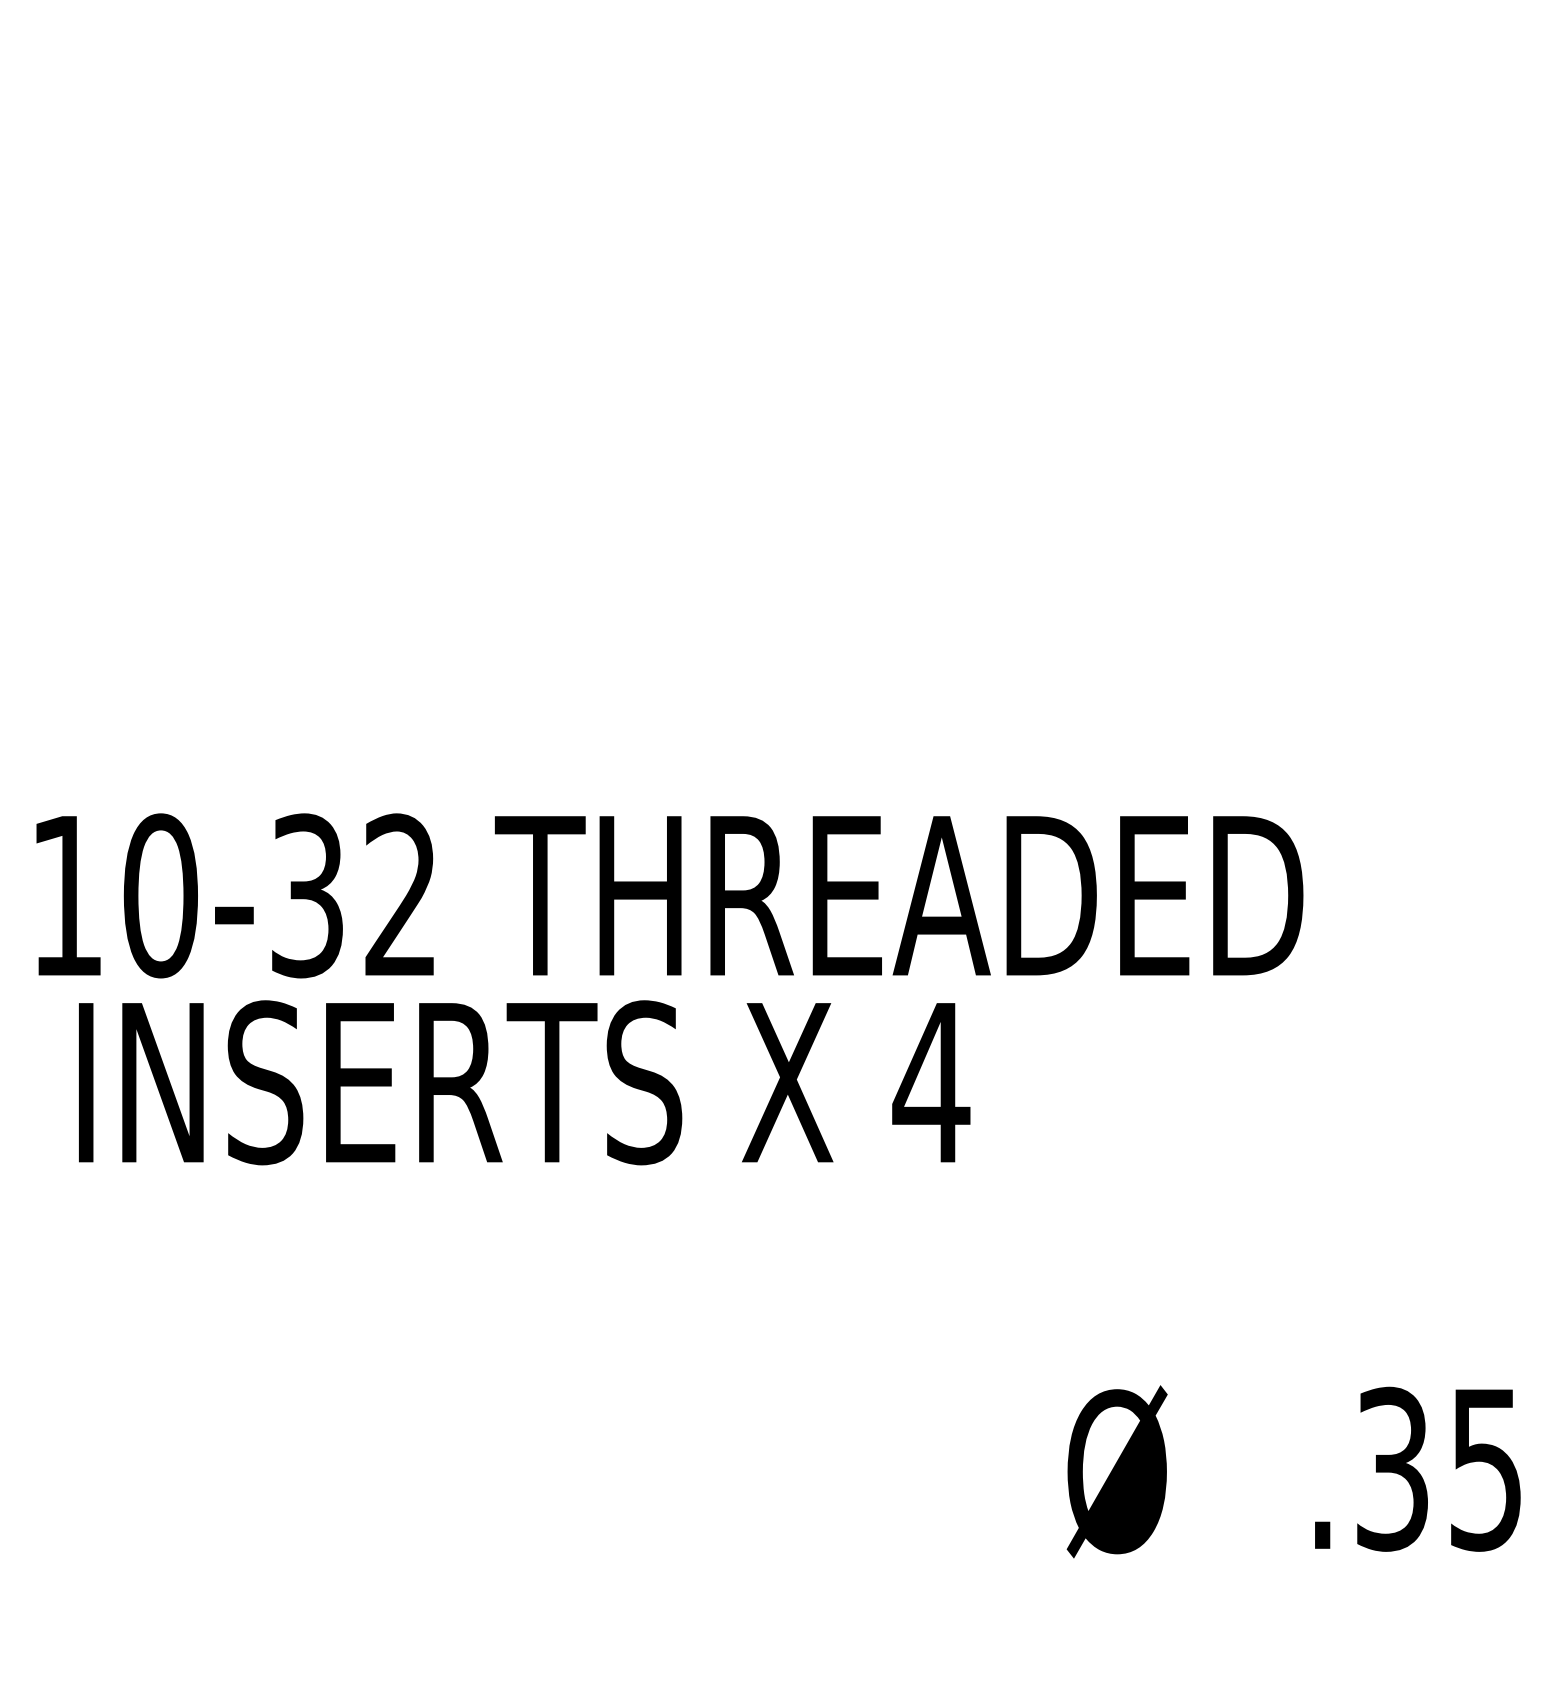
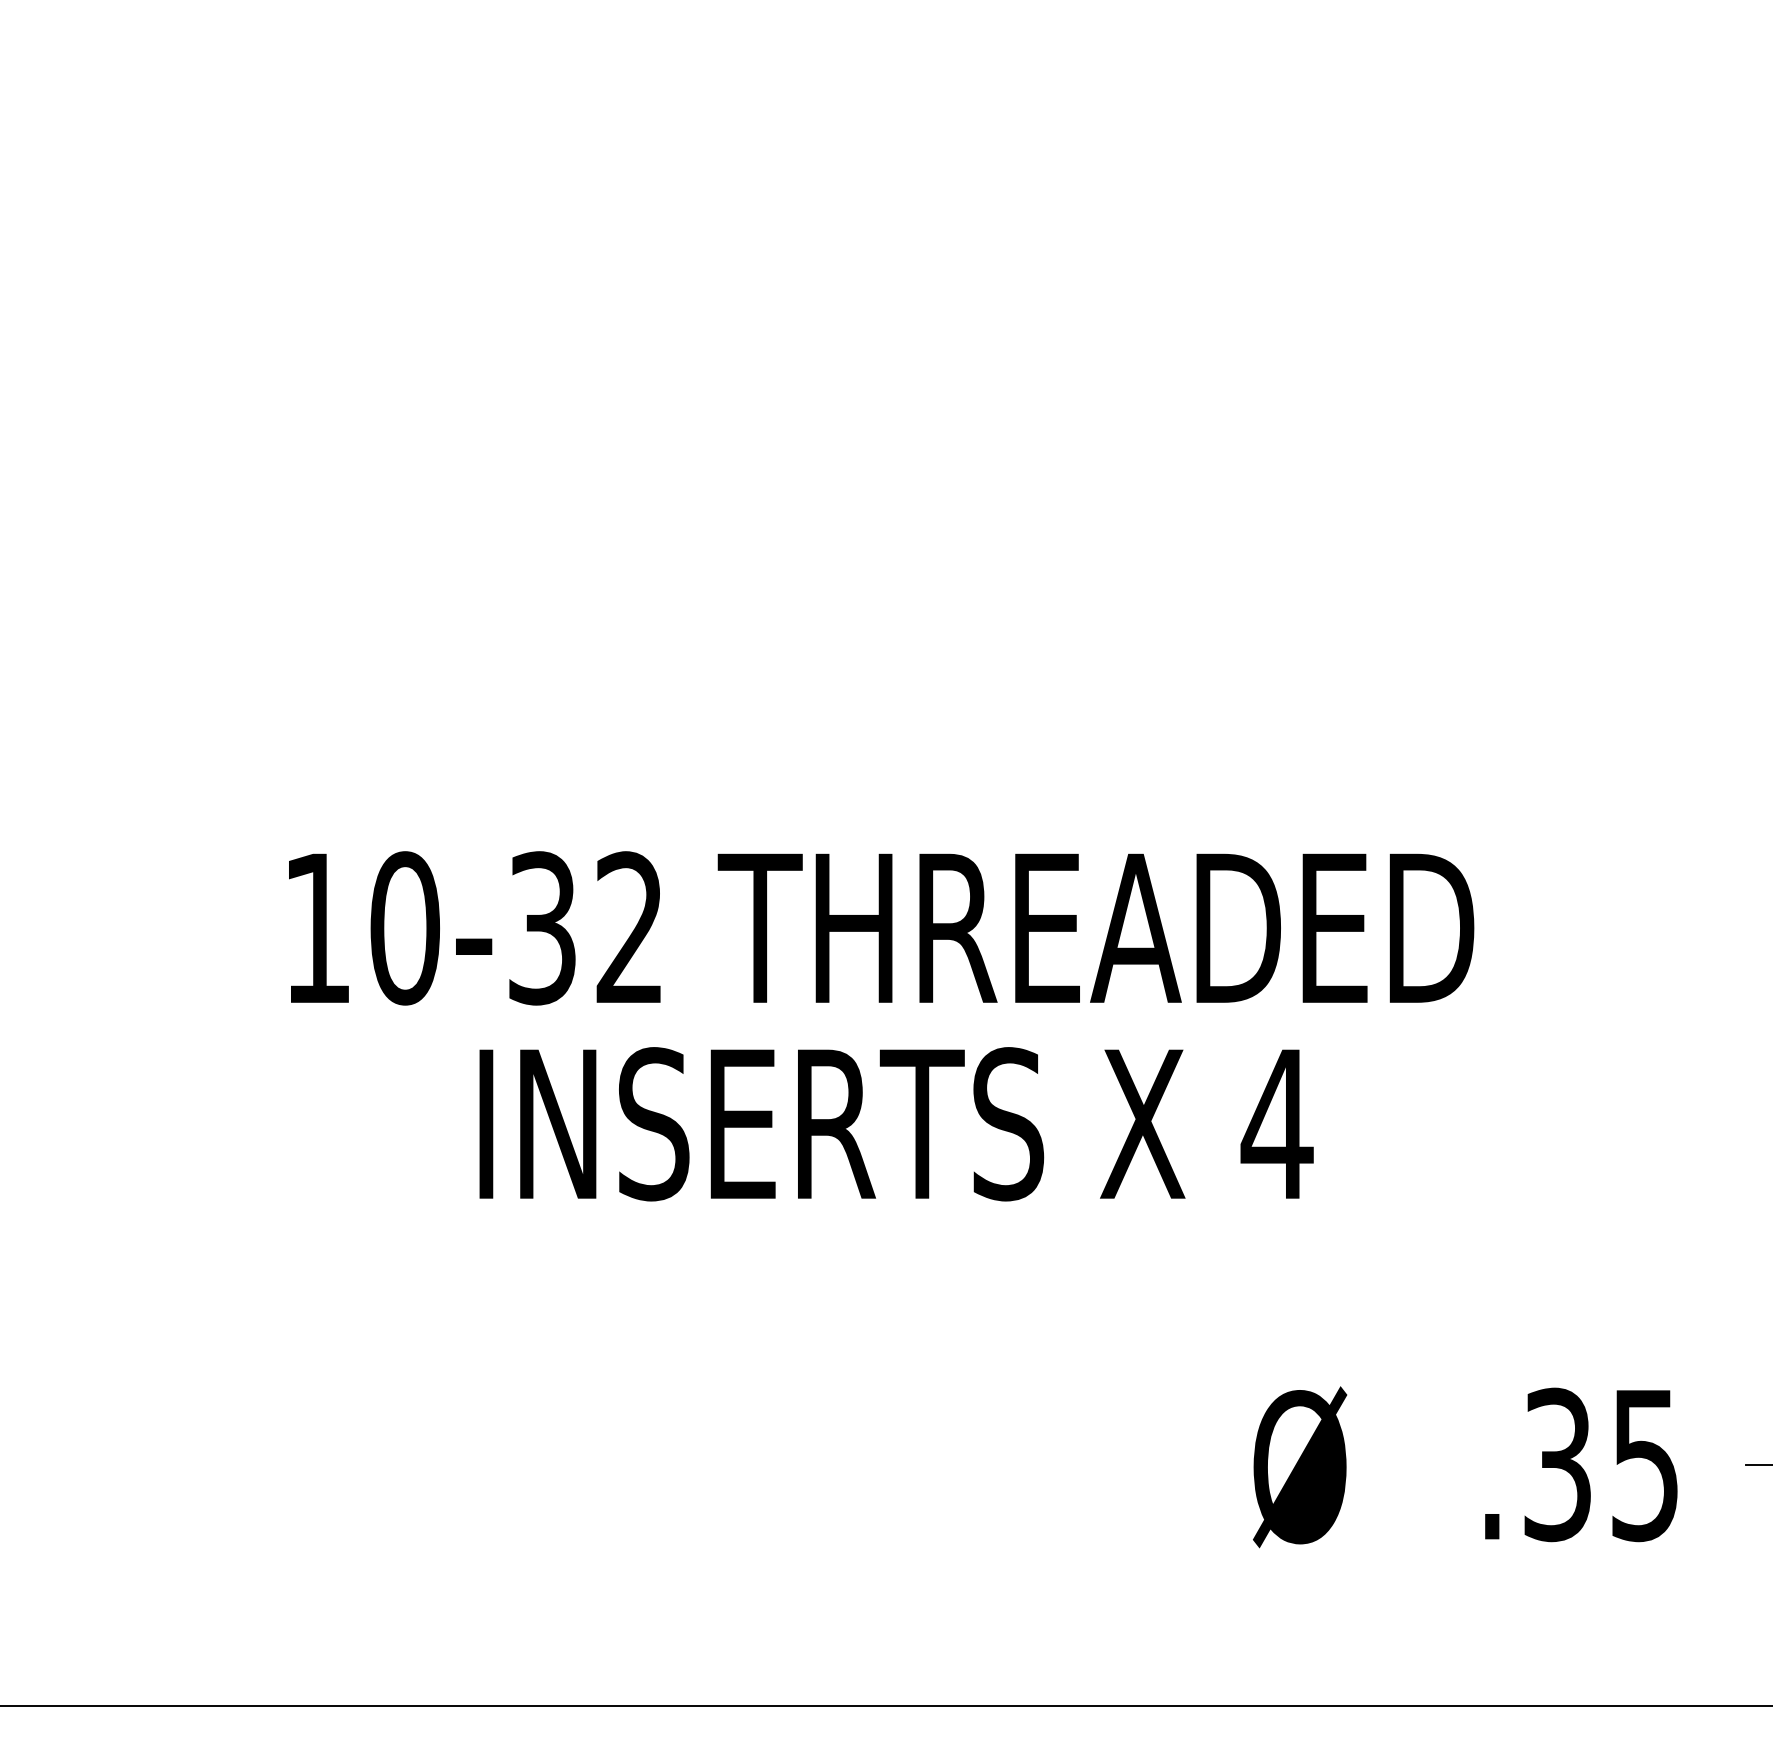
text: (524, 1083) -> (896, 1124), moved

